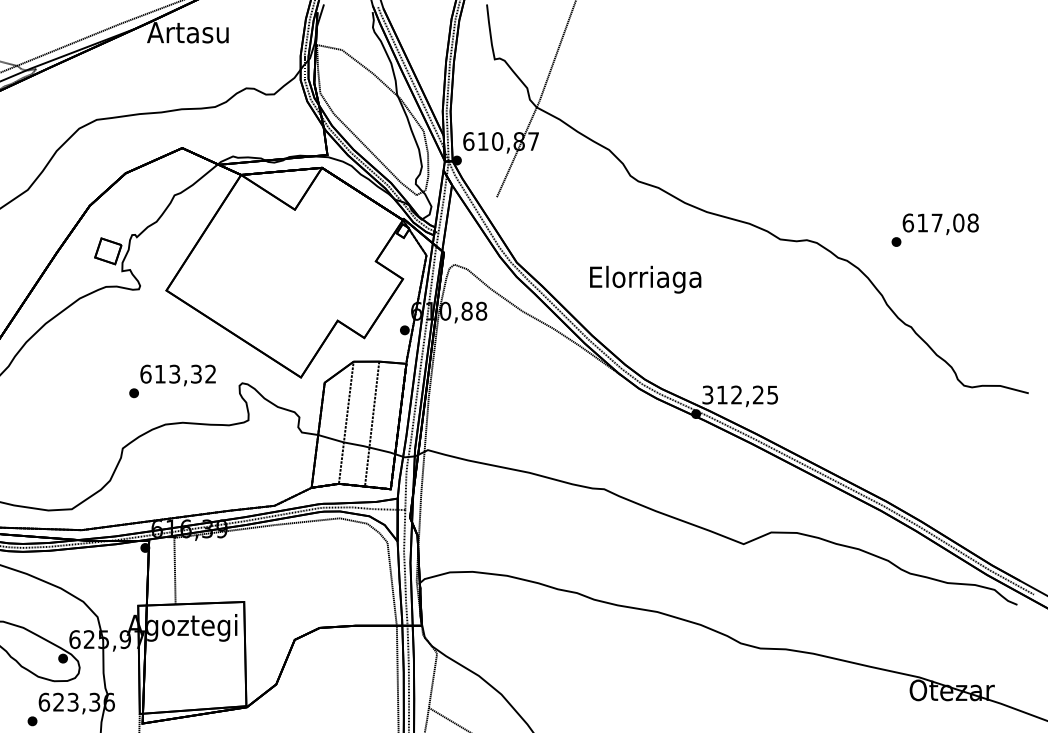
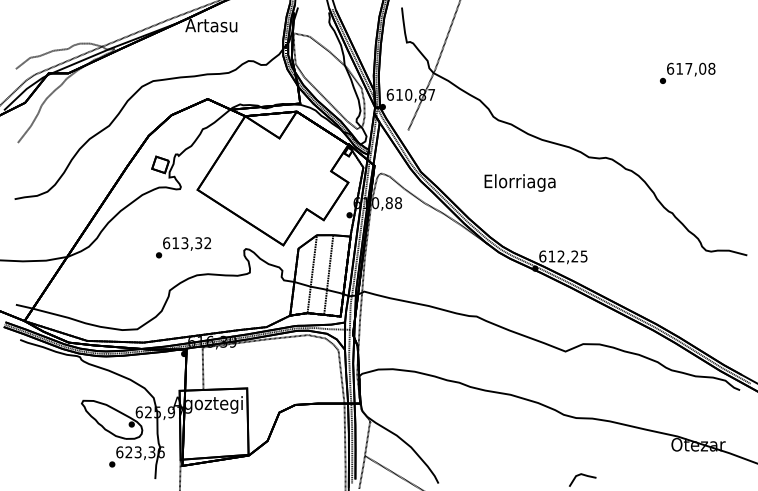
text: (934, 228) -> (687, 72), moved
text: (644, 278) -> (519, 182), moved
text: (172, 380) -> (183, 247), moved
text: (707, 395) -> (542, 256), 312,25 -> 612,25

